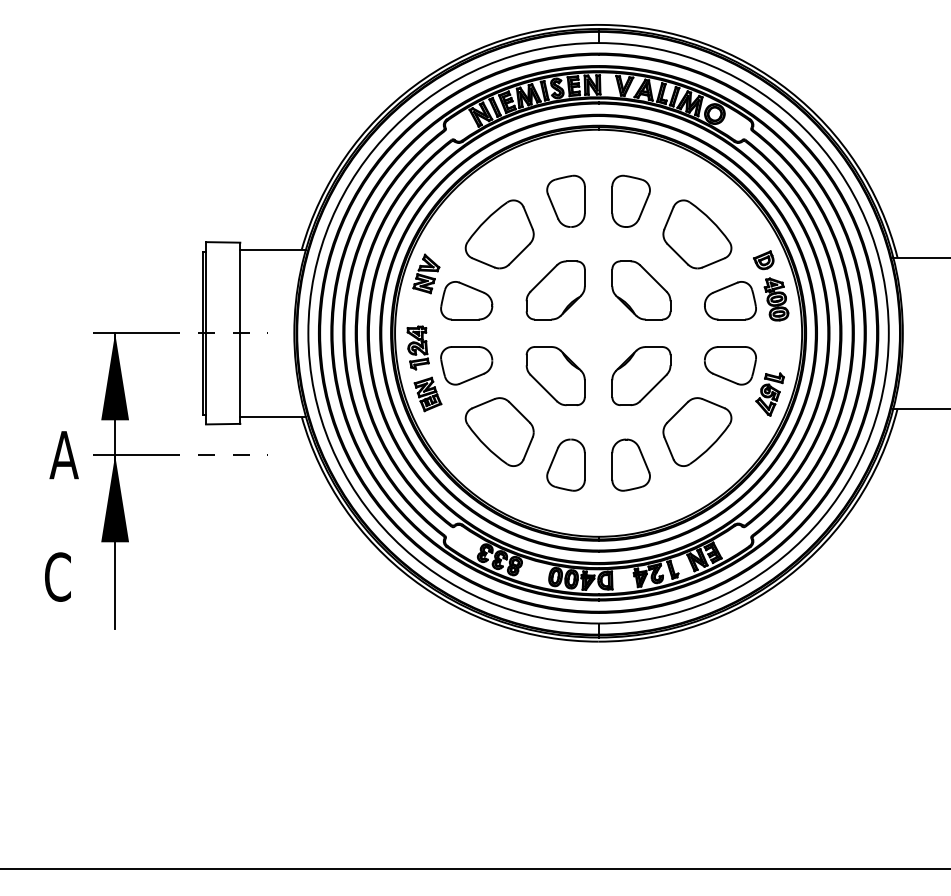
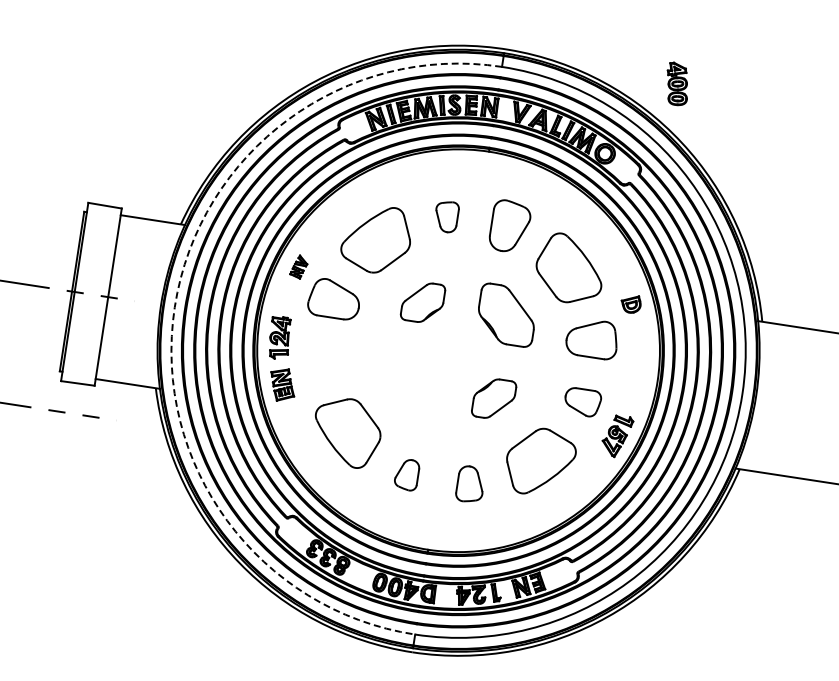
part: (565, 200) -> (446, 215), size x0.6
part: (426, 273) -> (299, 266), size x0.6
part: (555, 290) -> (422, 302), size x0.7
part: (776, 299) -> (677, 84), moved
arc: (308, 333) -> (174, 307), solid -> dashed
part: (466, 365) -> (324, 362), removed
part: (730, 365) -> (582, 401), size x0.7
part: (641, 375) -> (494, 398), size x0.7
part: (555, 376) -> (409, 386), removed
part: (565, 464) -> (406, 474), size x0.6
part: (630, 464) -> (470, 483), size x0.7

